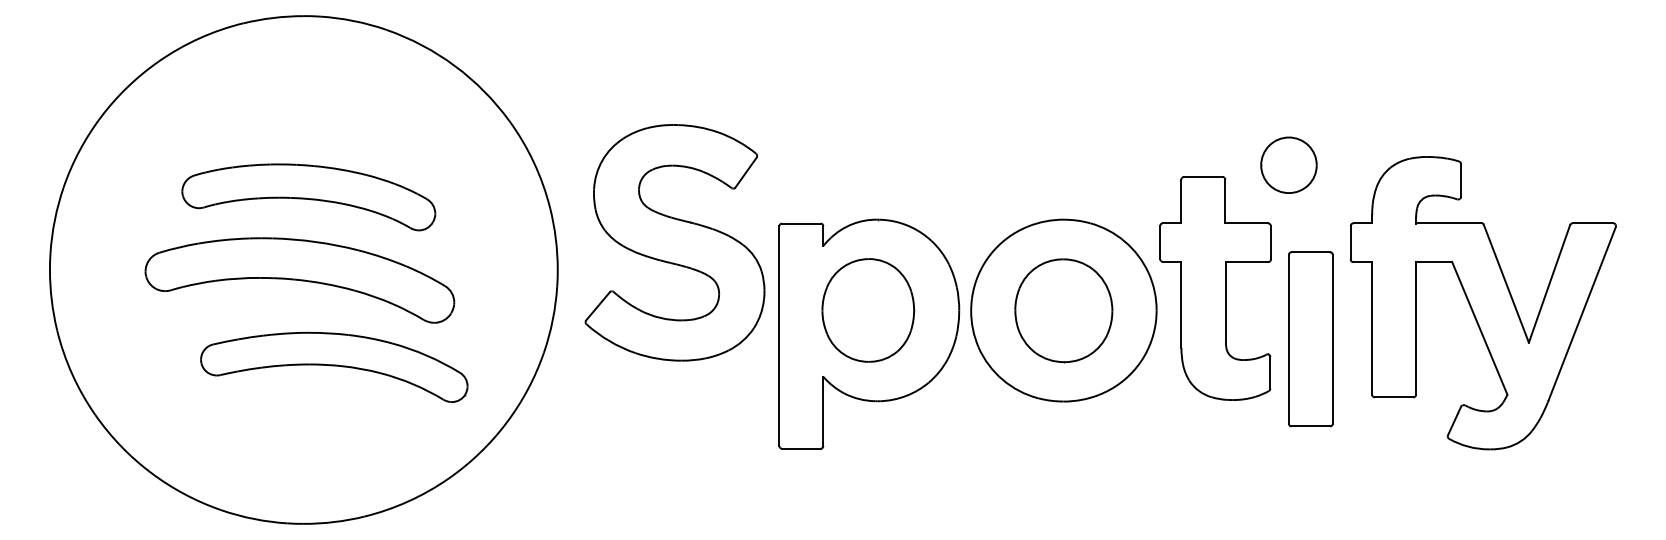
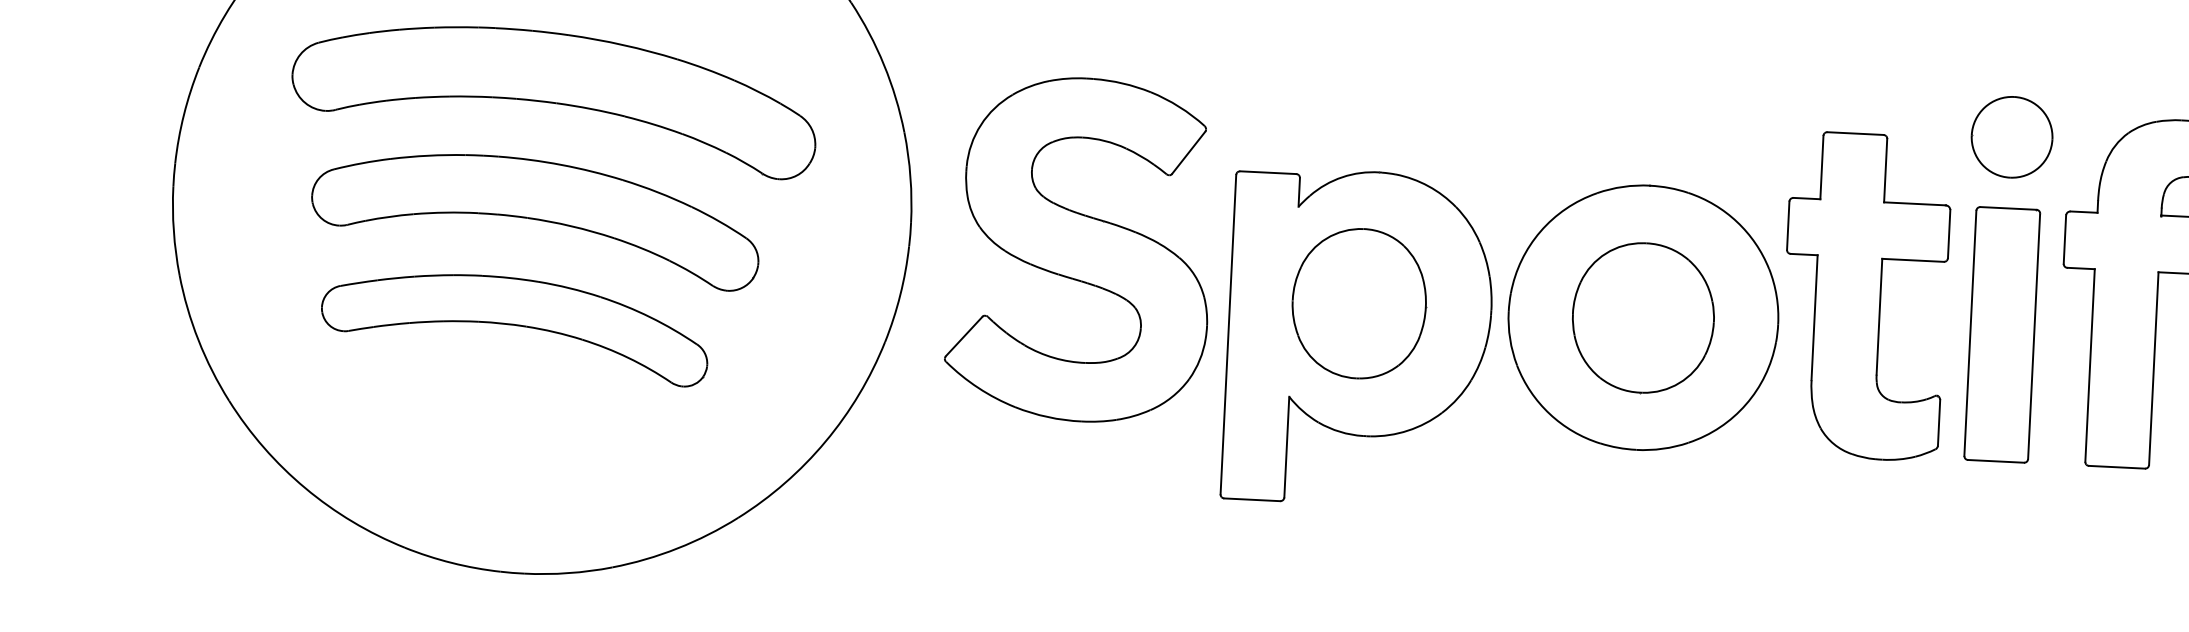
part: (1288, 164) -> (2011, 136), moved
part: (308, 197) -> (554, 99), size x1.43
part: (674, 242) -> (1079, 249), moved
part: (1310, 339) -> (2001, 335), moved
part: (334, 366) -> (515, 326), moved

